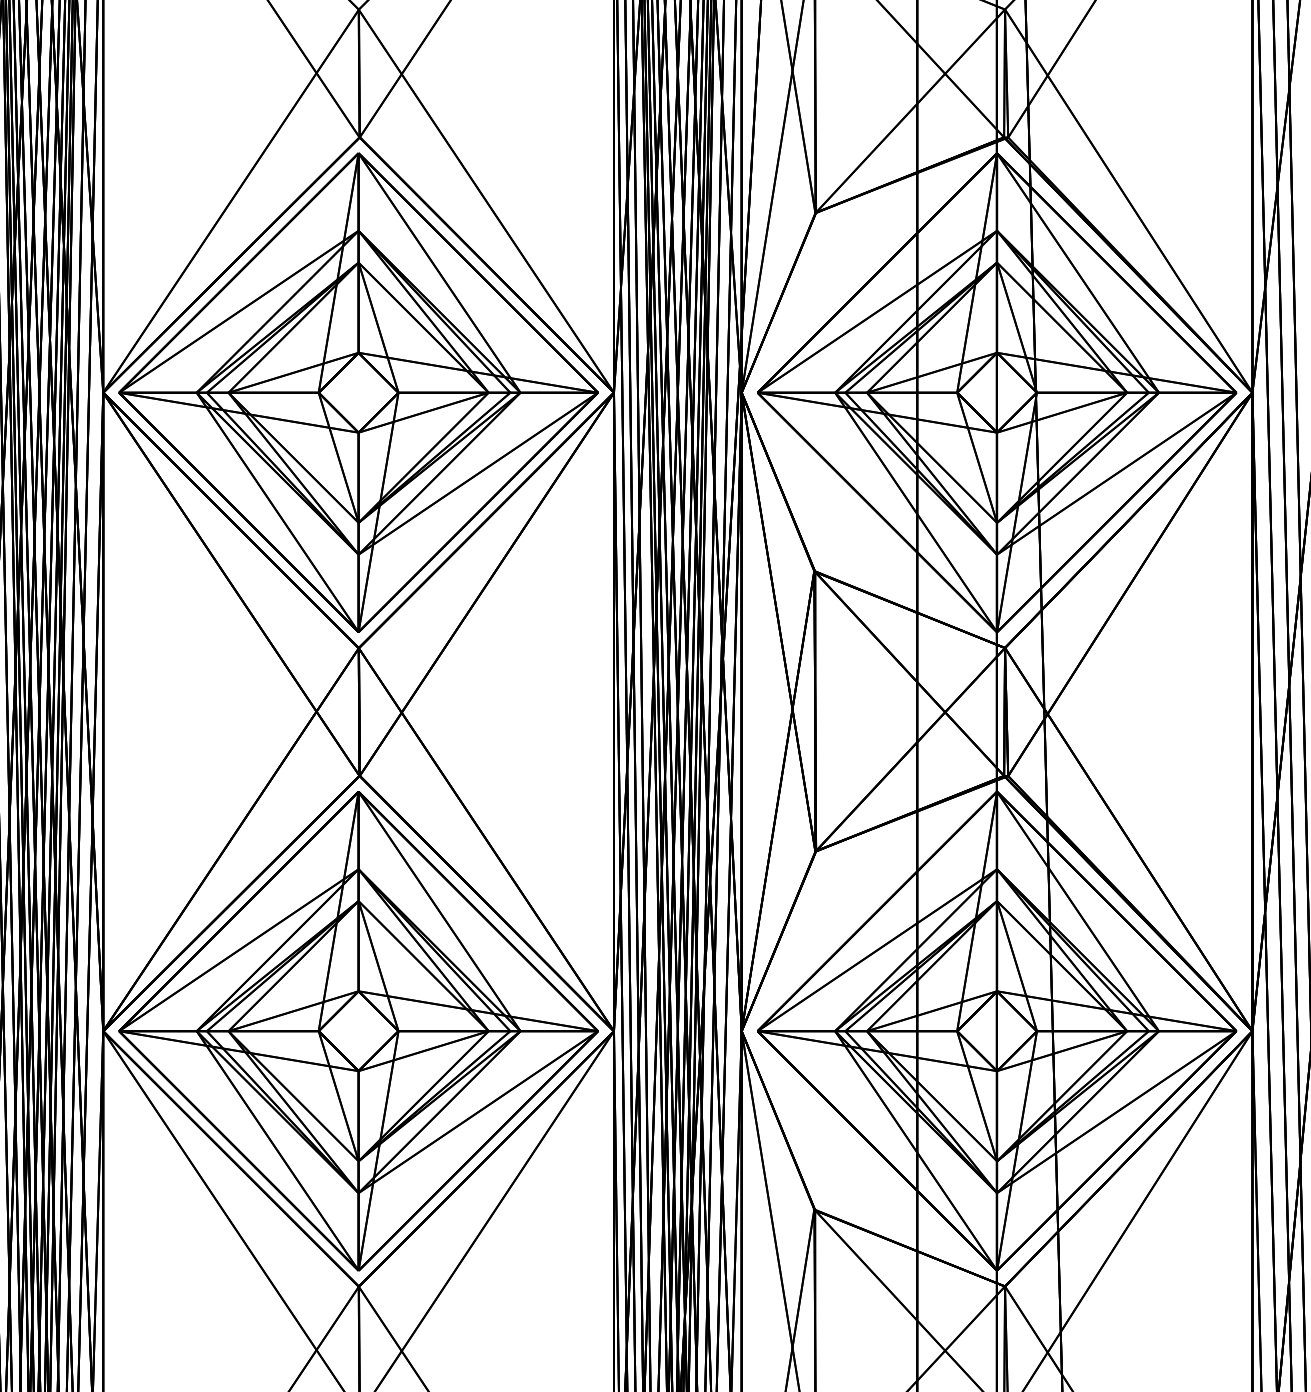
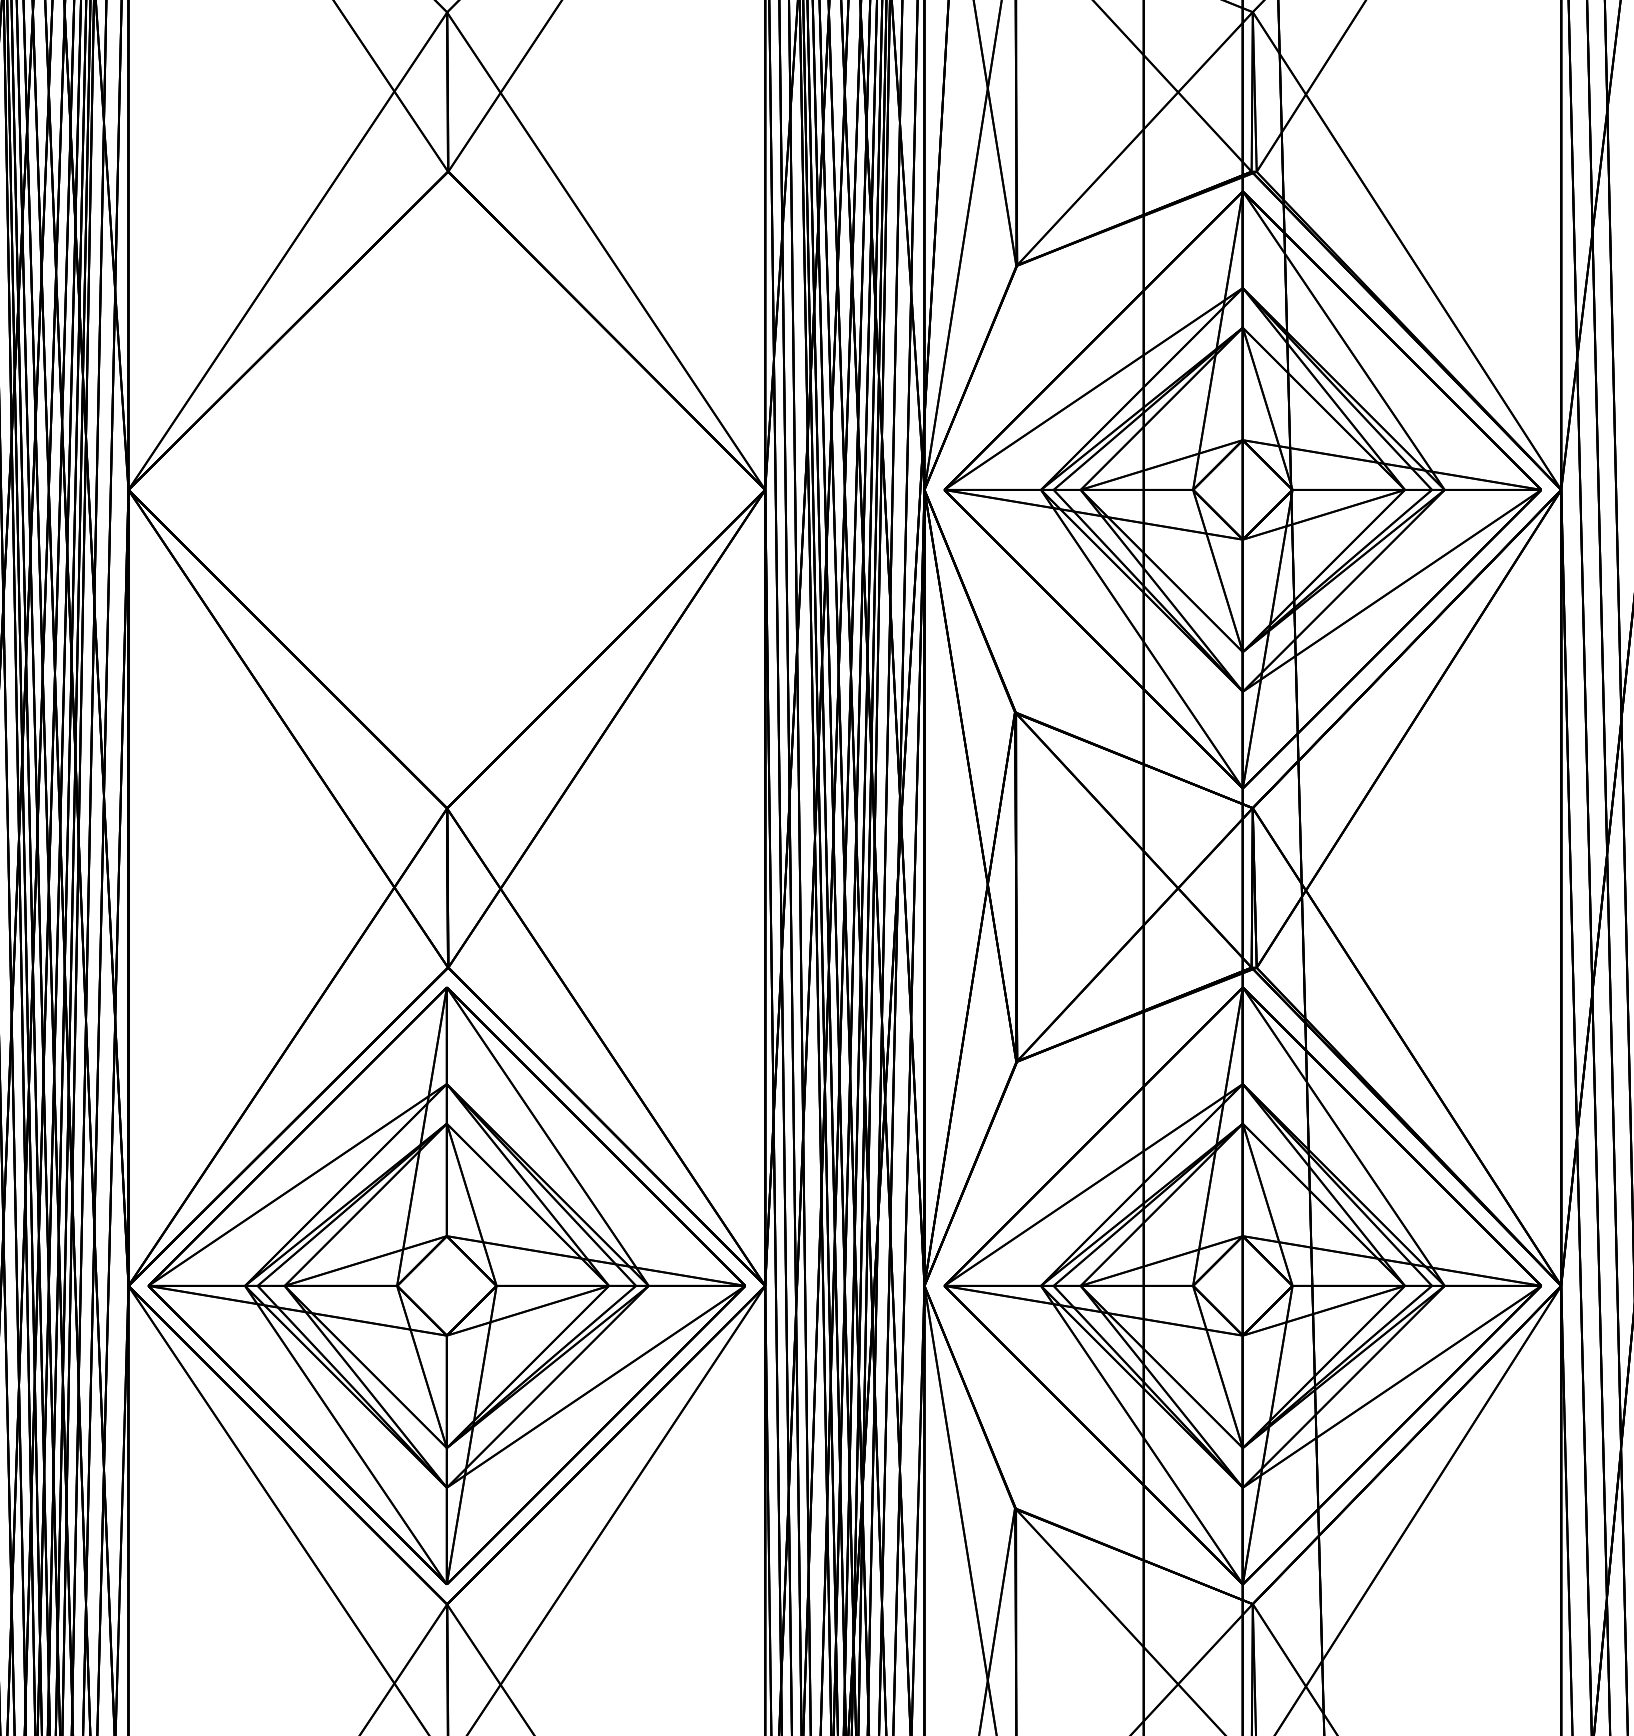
part: (358, 392) -> (446, 489), removed

